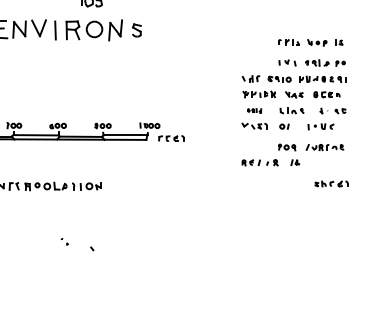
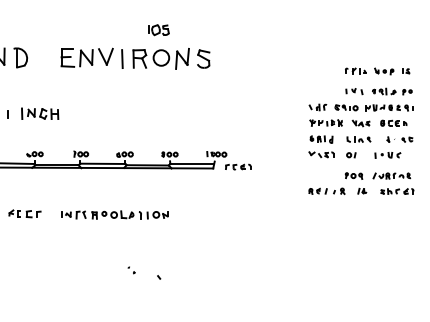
part: (136, 29) -> (203, 58), size x1.43
part: (254, 110) -> (321, 139), size x1.67
part: (331, 183) -> (397, 191), moved

